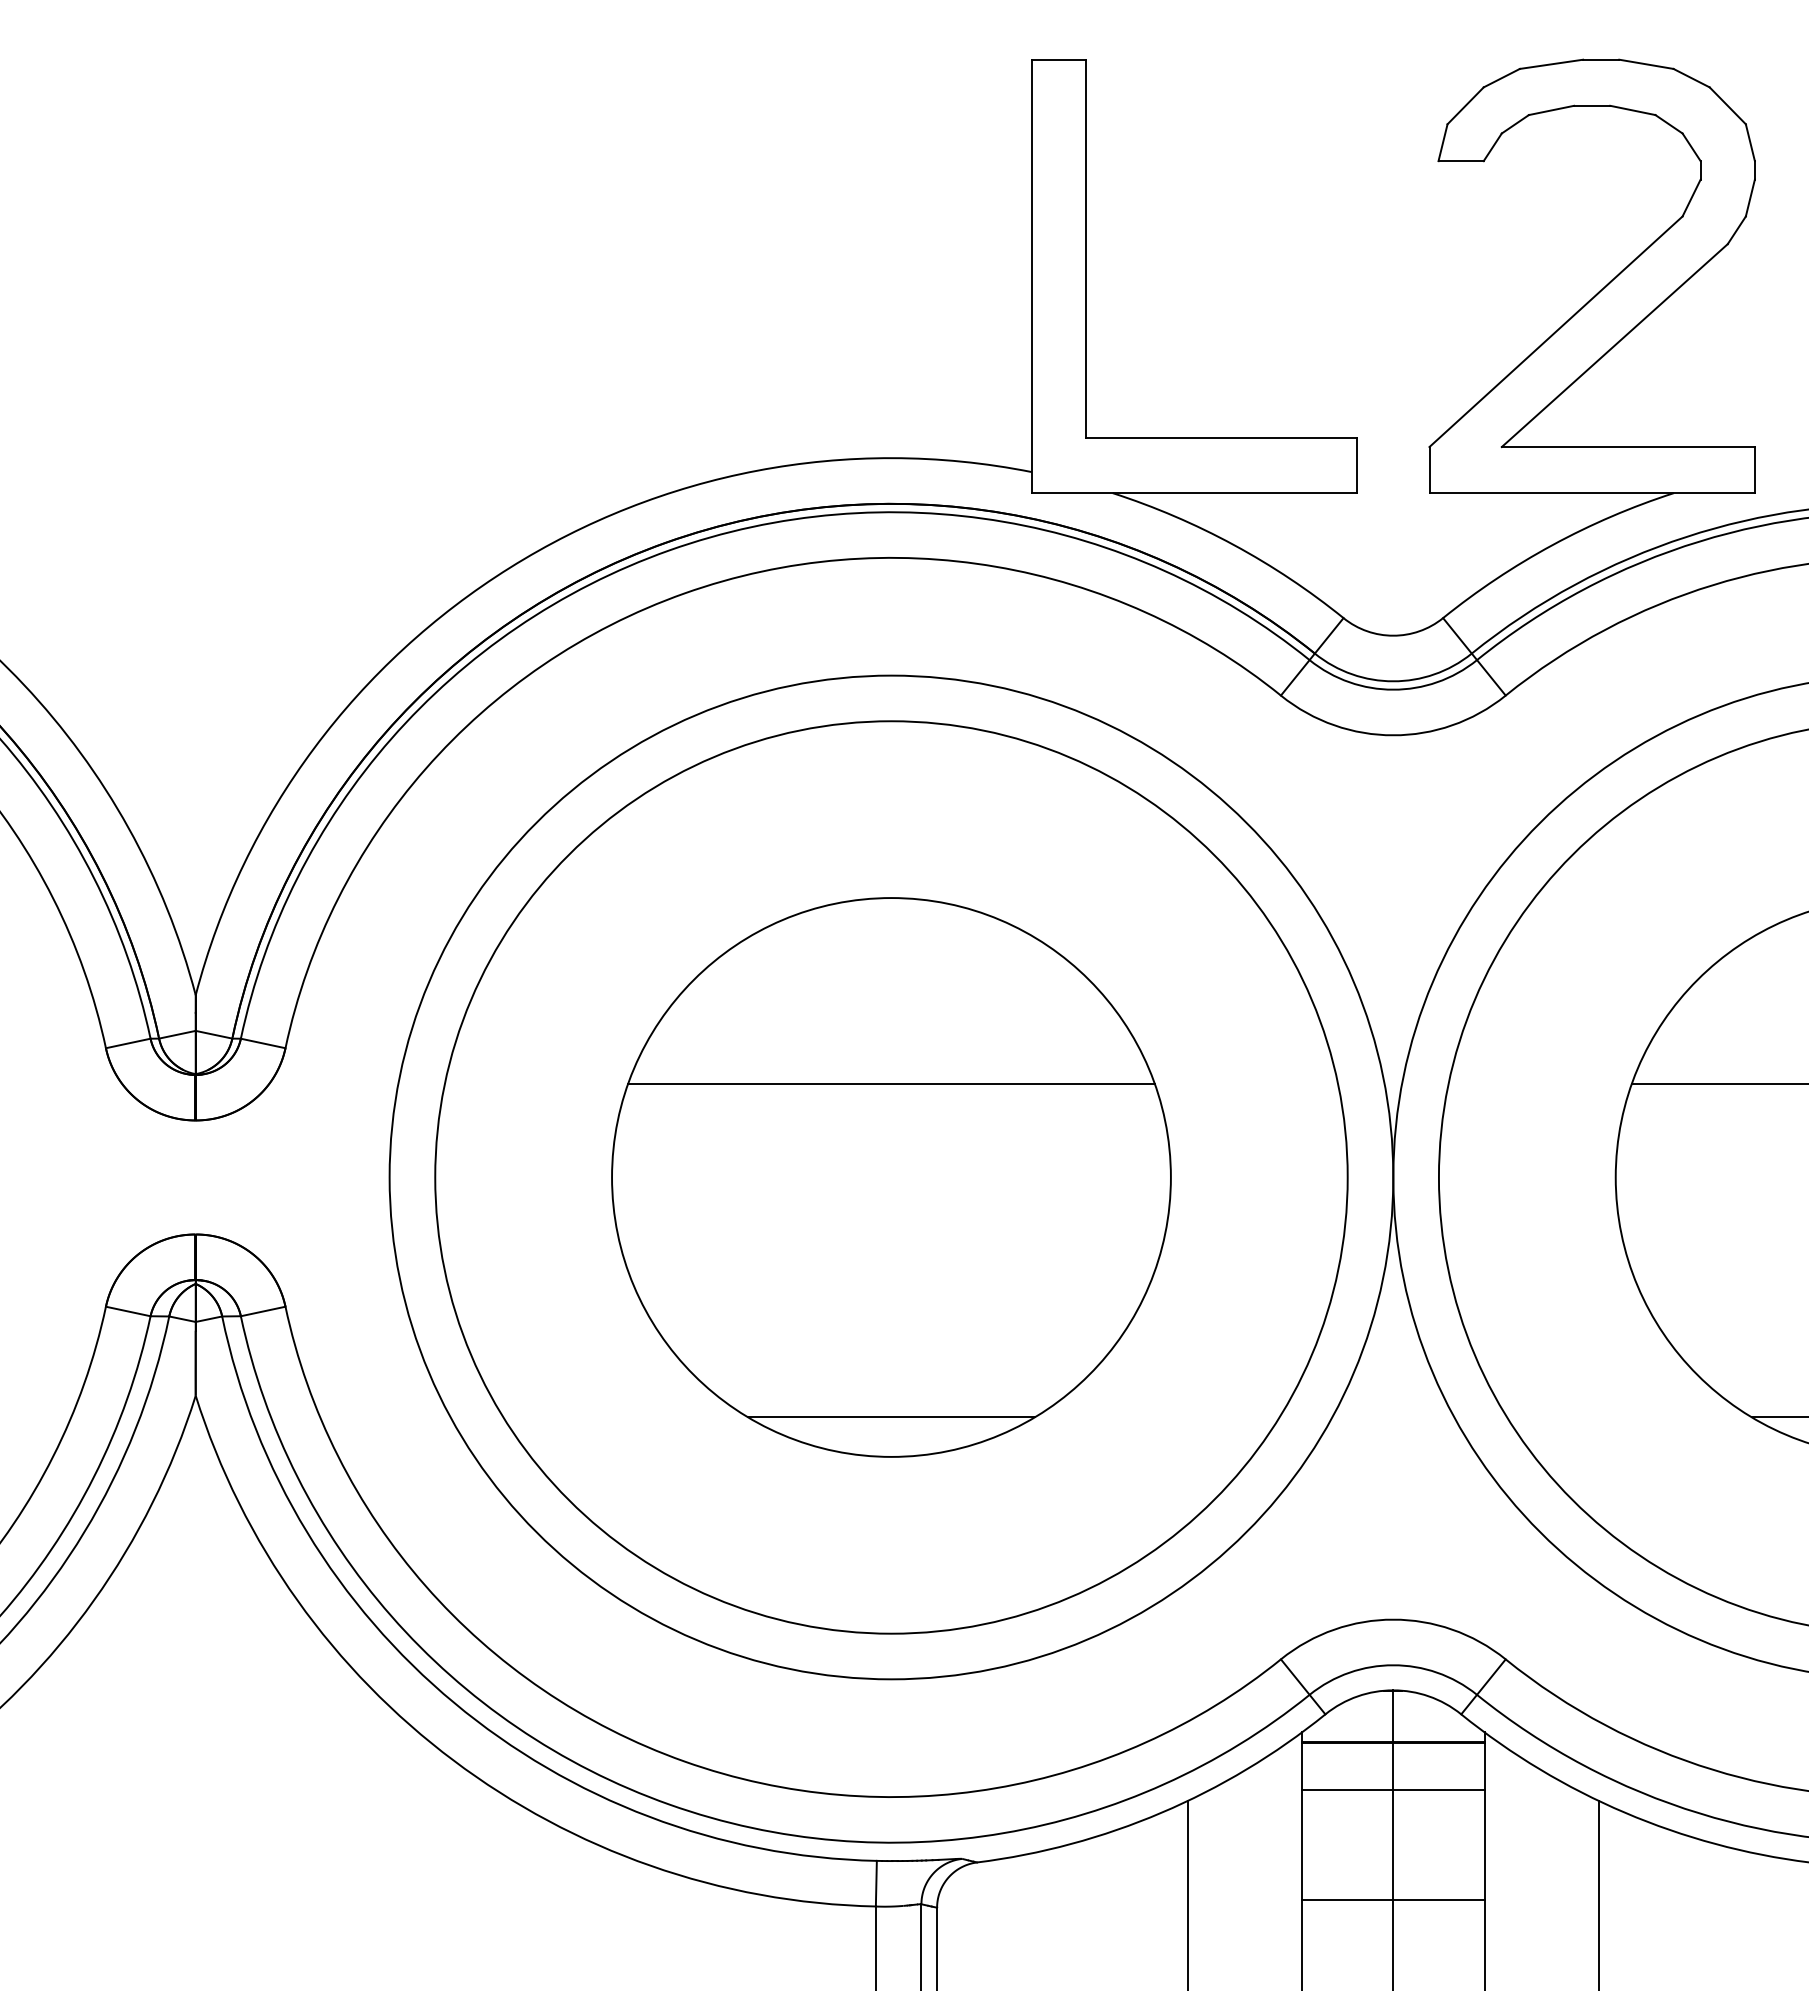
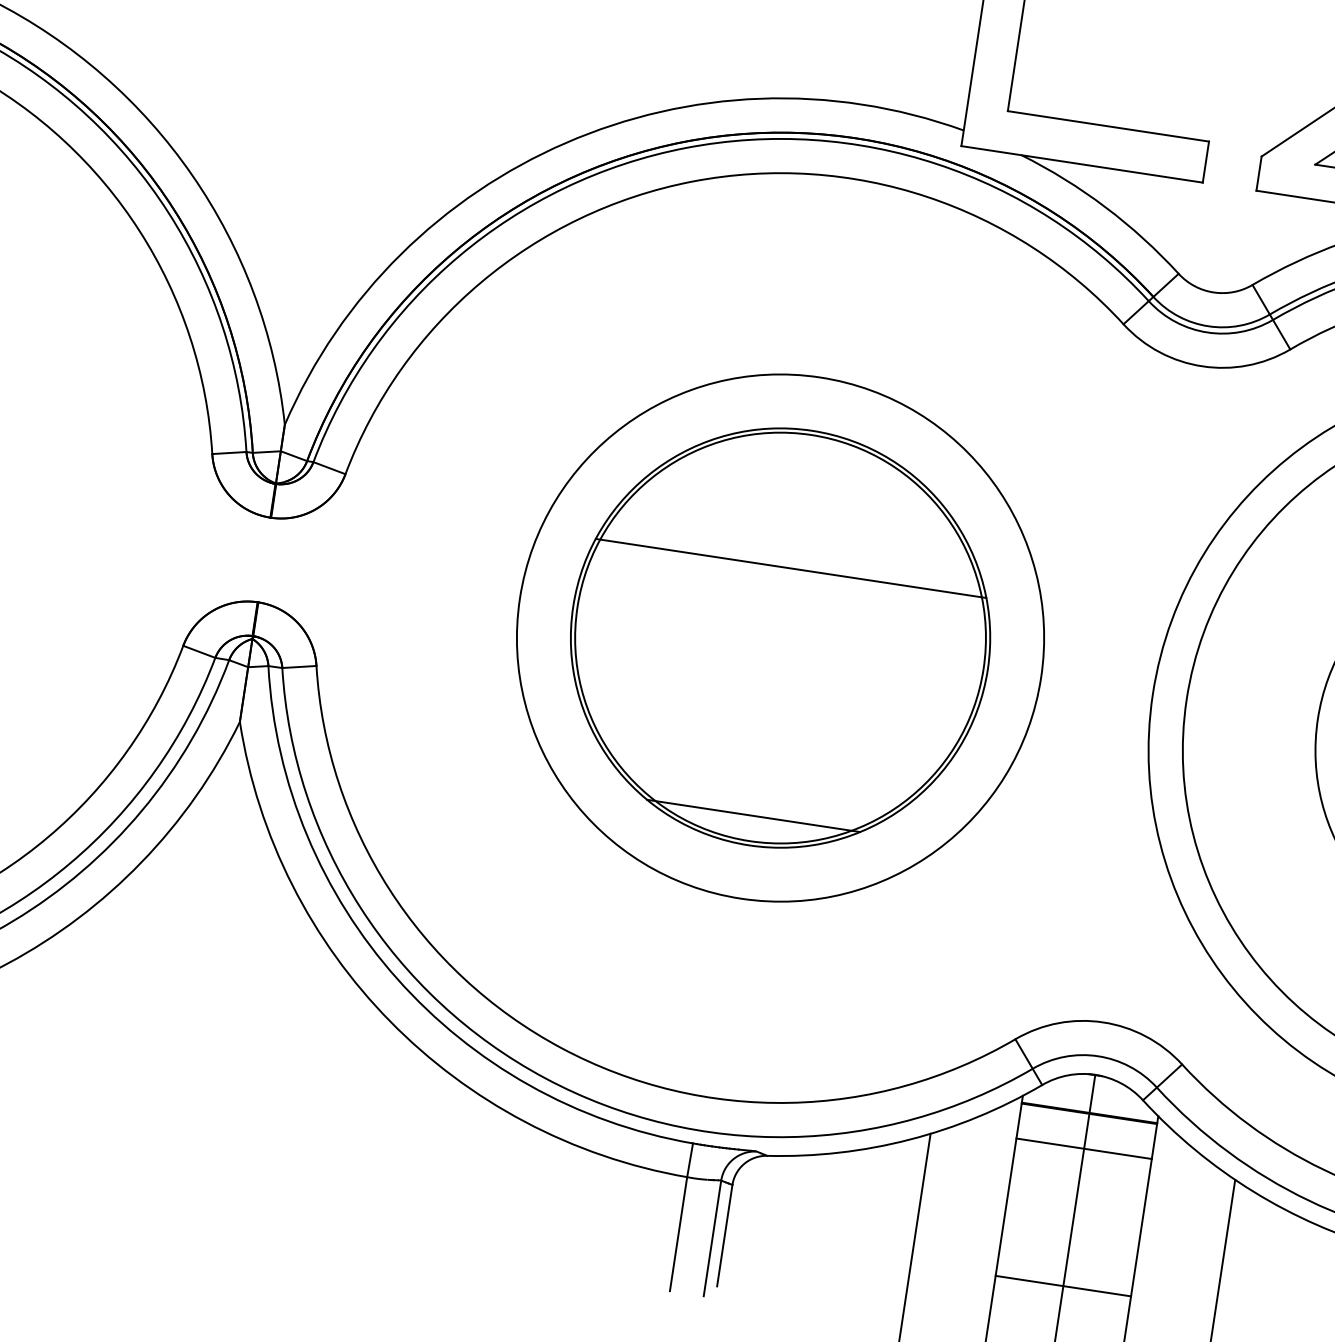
circle: (891, 1177) -> (780, 638), size x0.6
circle: (891, 1177) -> (780, 638), size x0.7
line: (1393, 1900) -> (1063, 1286), moved

